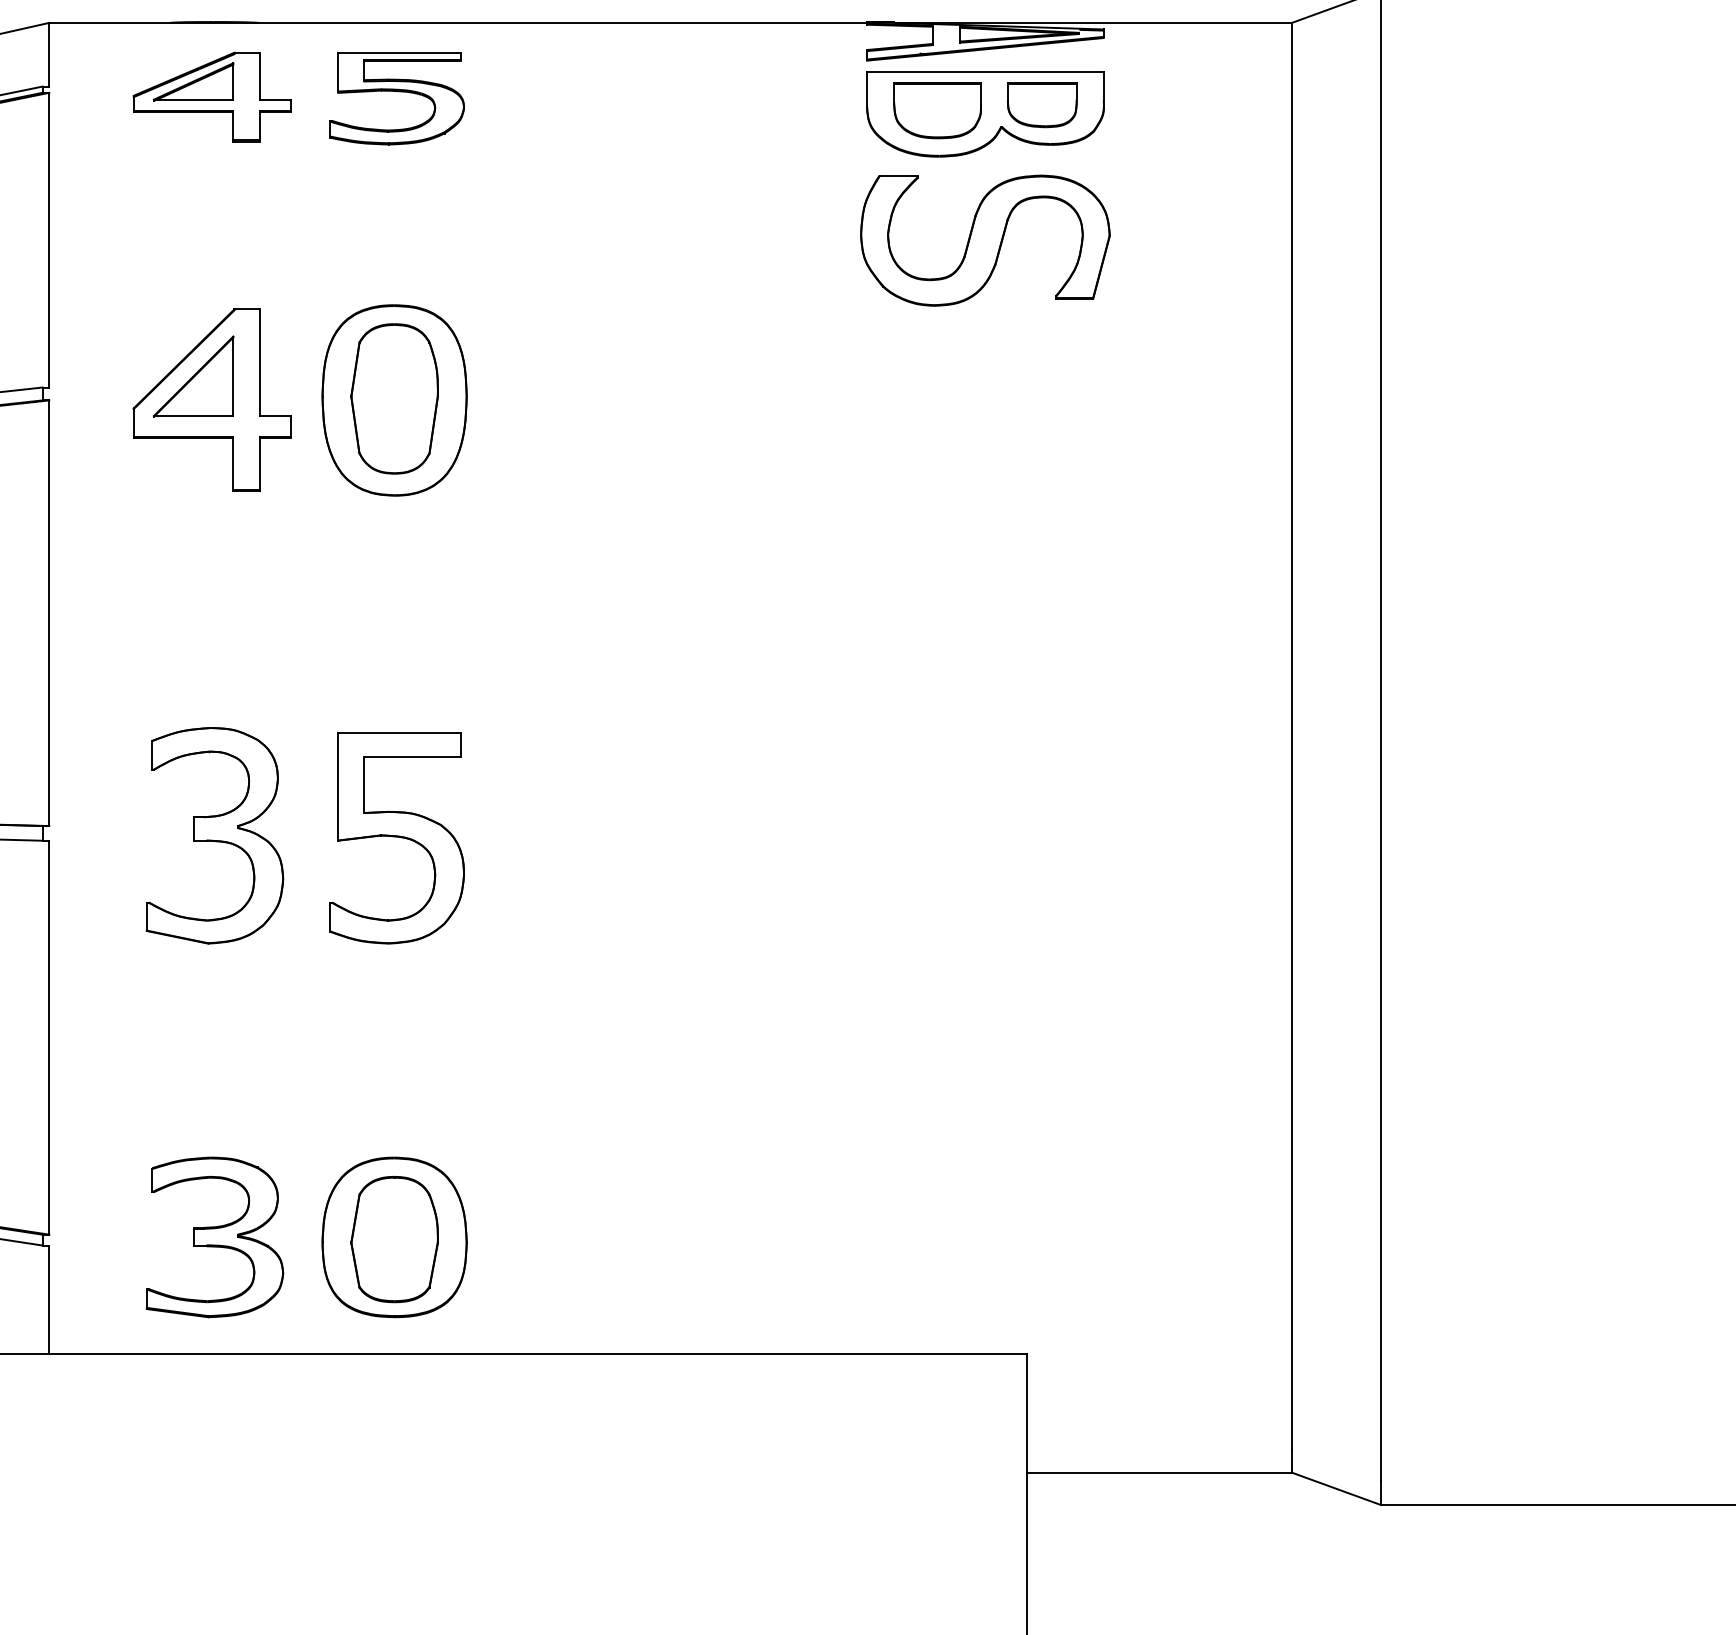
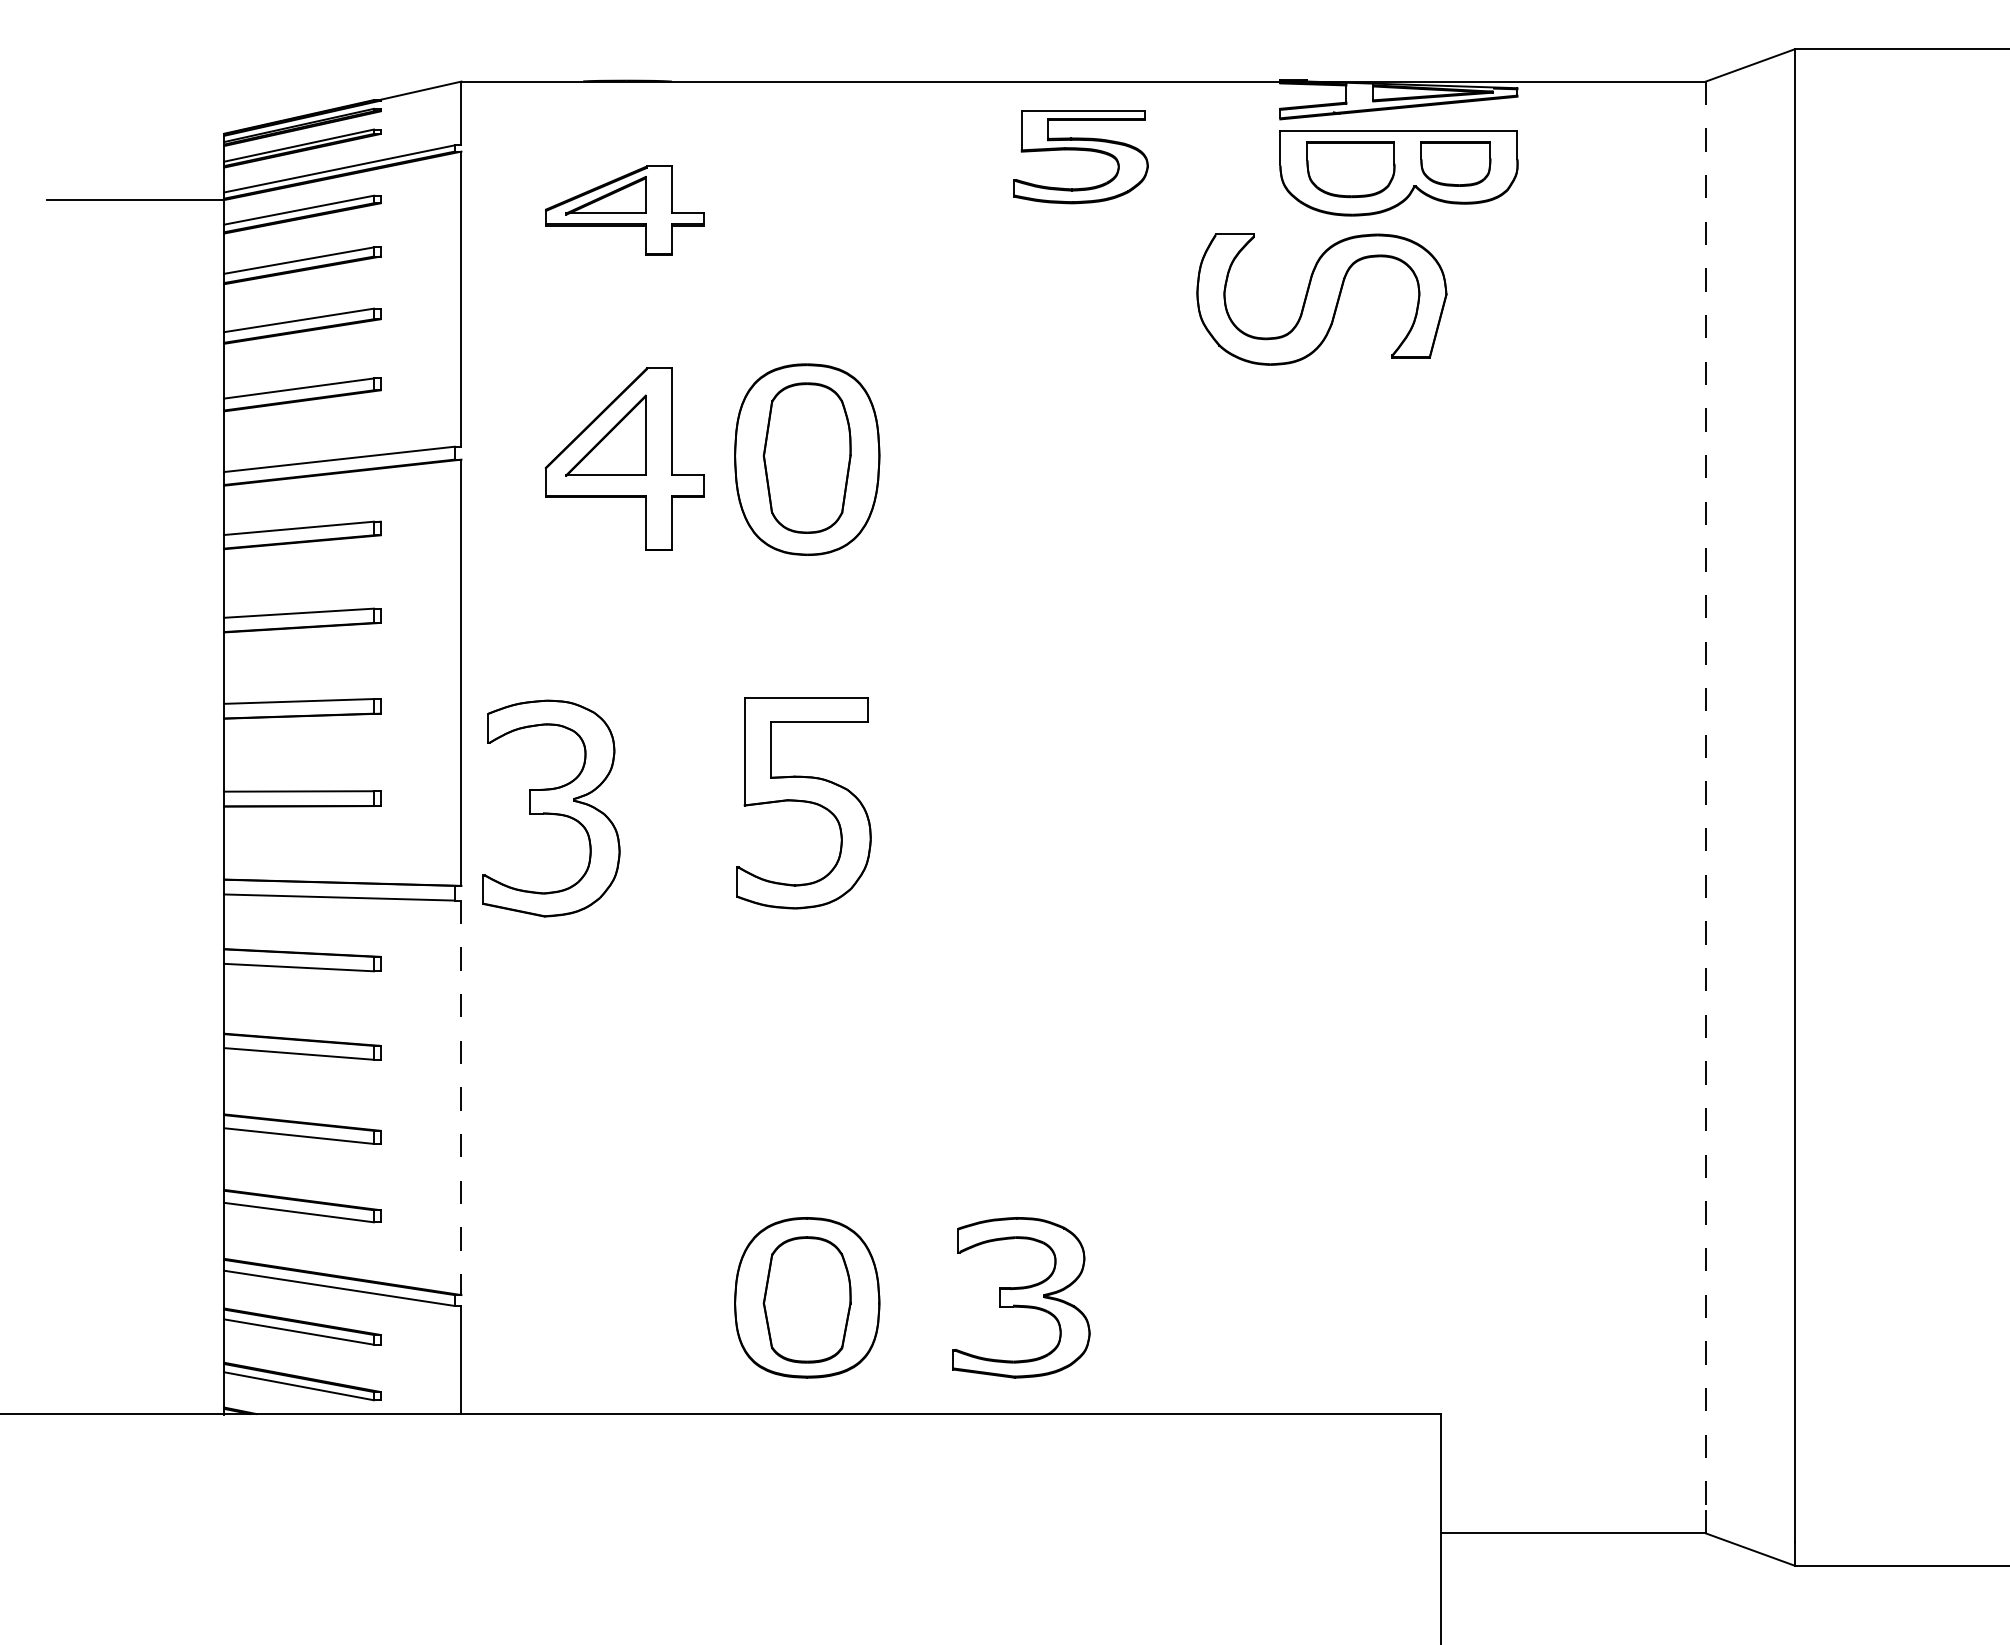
part: (396, 91) -> (1080, 150), moved
part: (212, 96) -> (624, 210), moved
part: (985, 240) -> (1321, 299), moved
line: (1291, 736) -> (1705, 796), solid -> dashed
part: (215, 835) -> (551, 808), moved
part: (396, 838) -> (803, 803), moved
line: (49, 1038) -> (461, 1098), solid -> dashed
part: (215, 1237) -> (1021, 1297), moved

